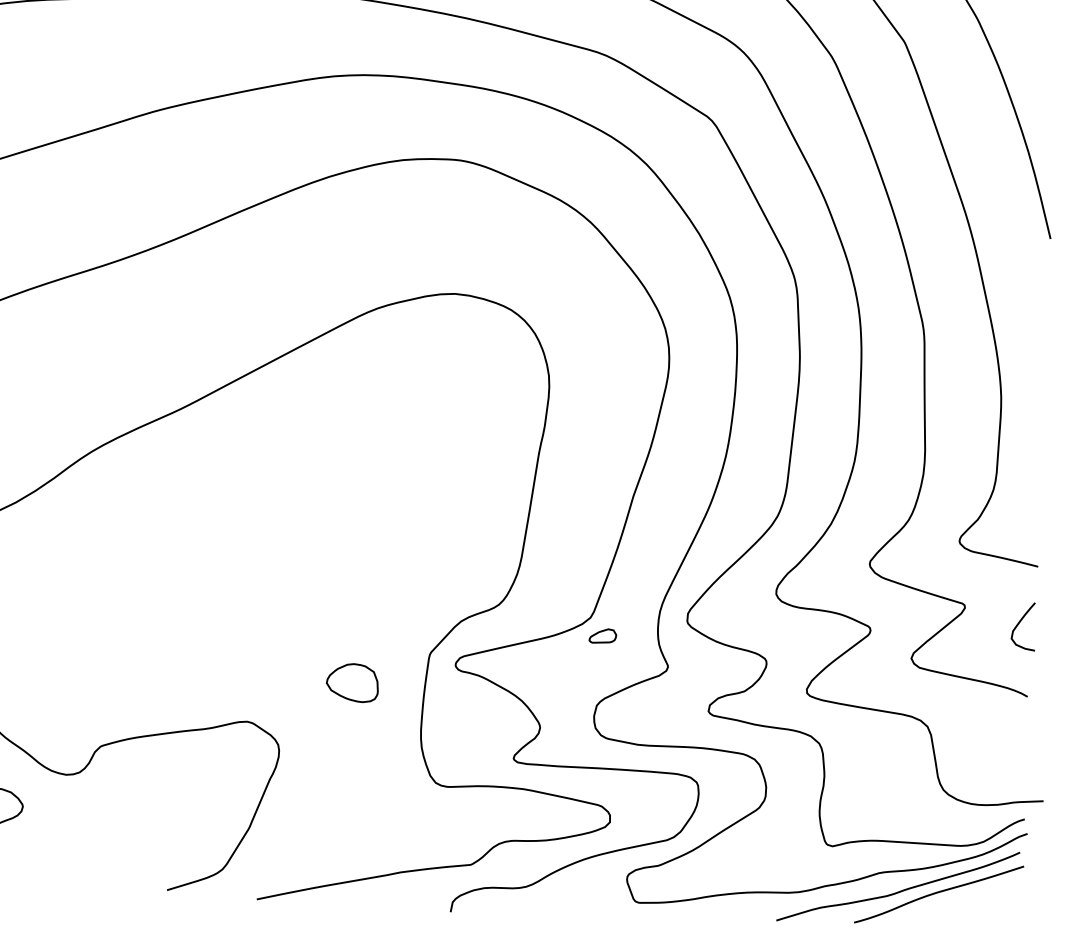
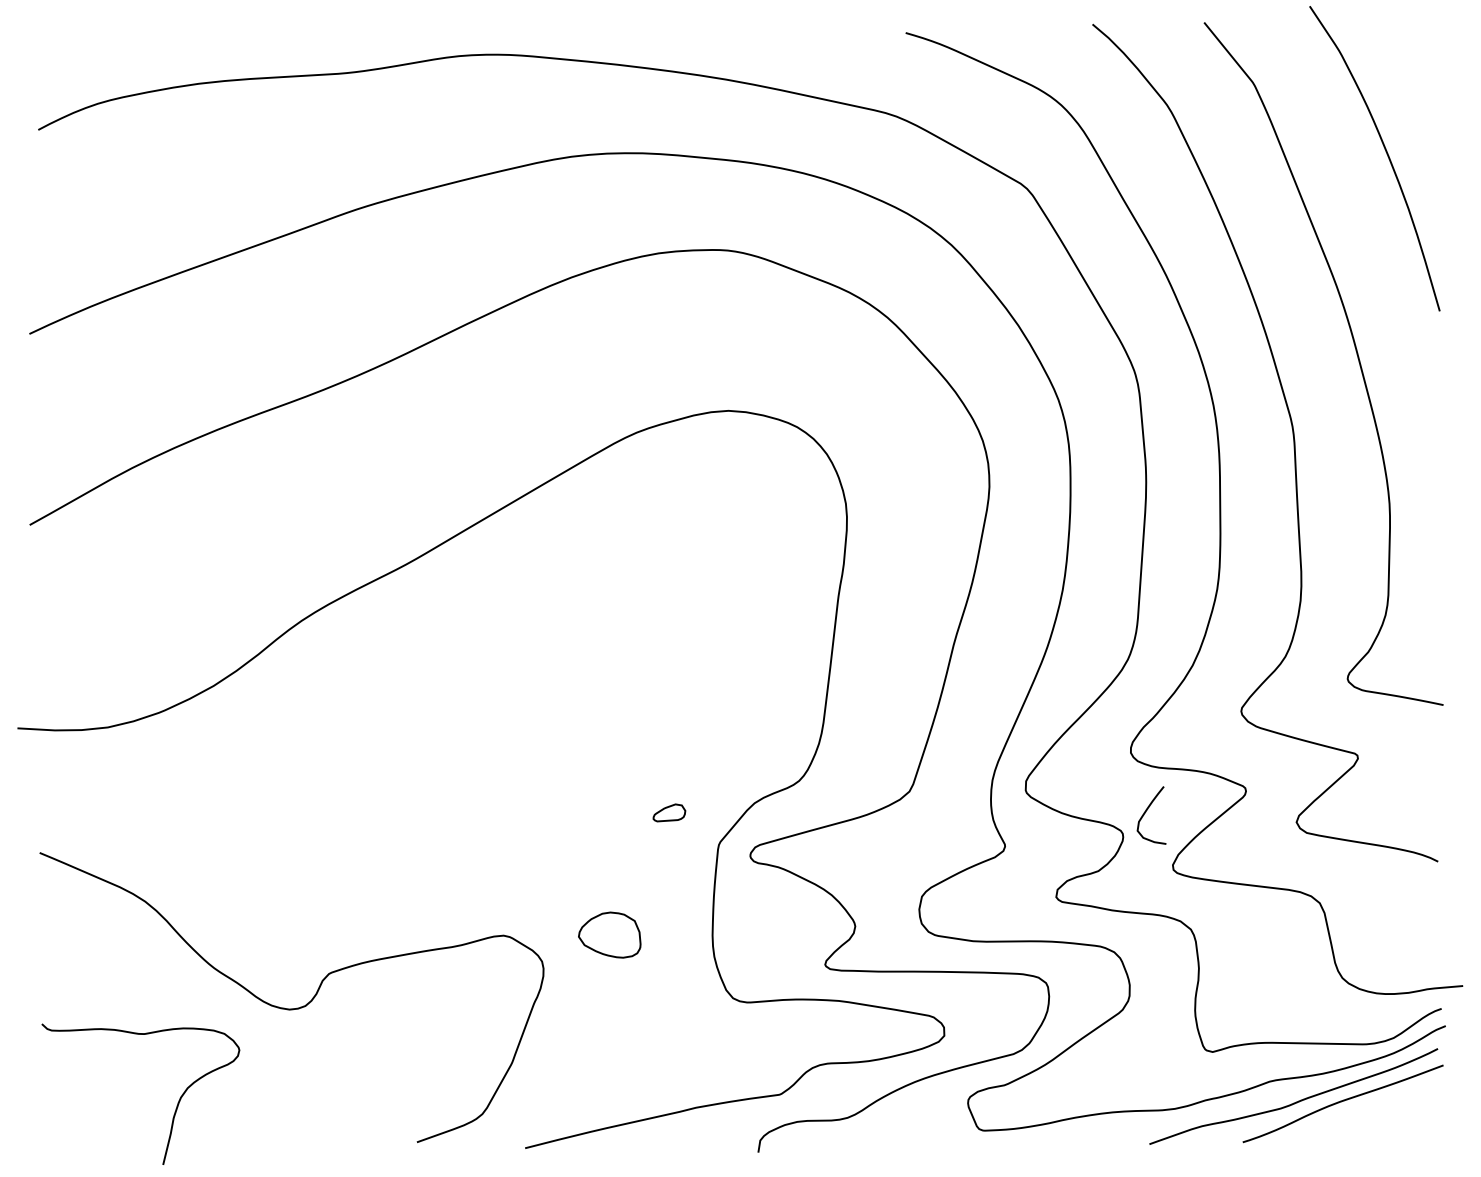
curve: (1019, 623) -> (1146, 812), moved
part: (603, 635) -> (669, 812), moved
part: (352, 682) -> (609, 934), moved

